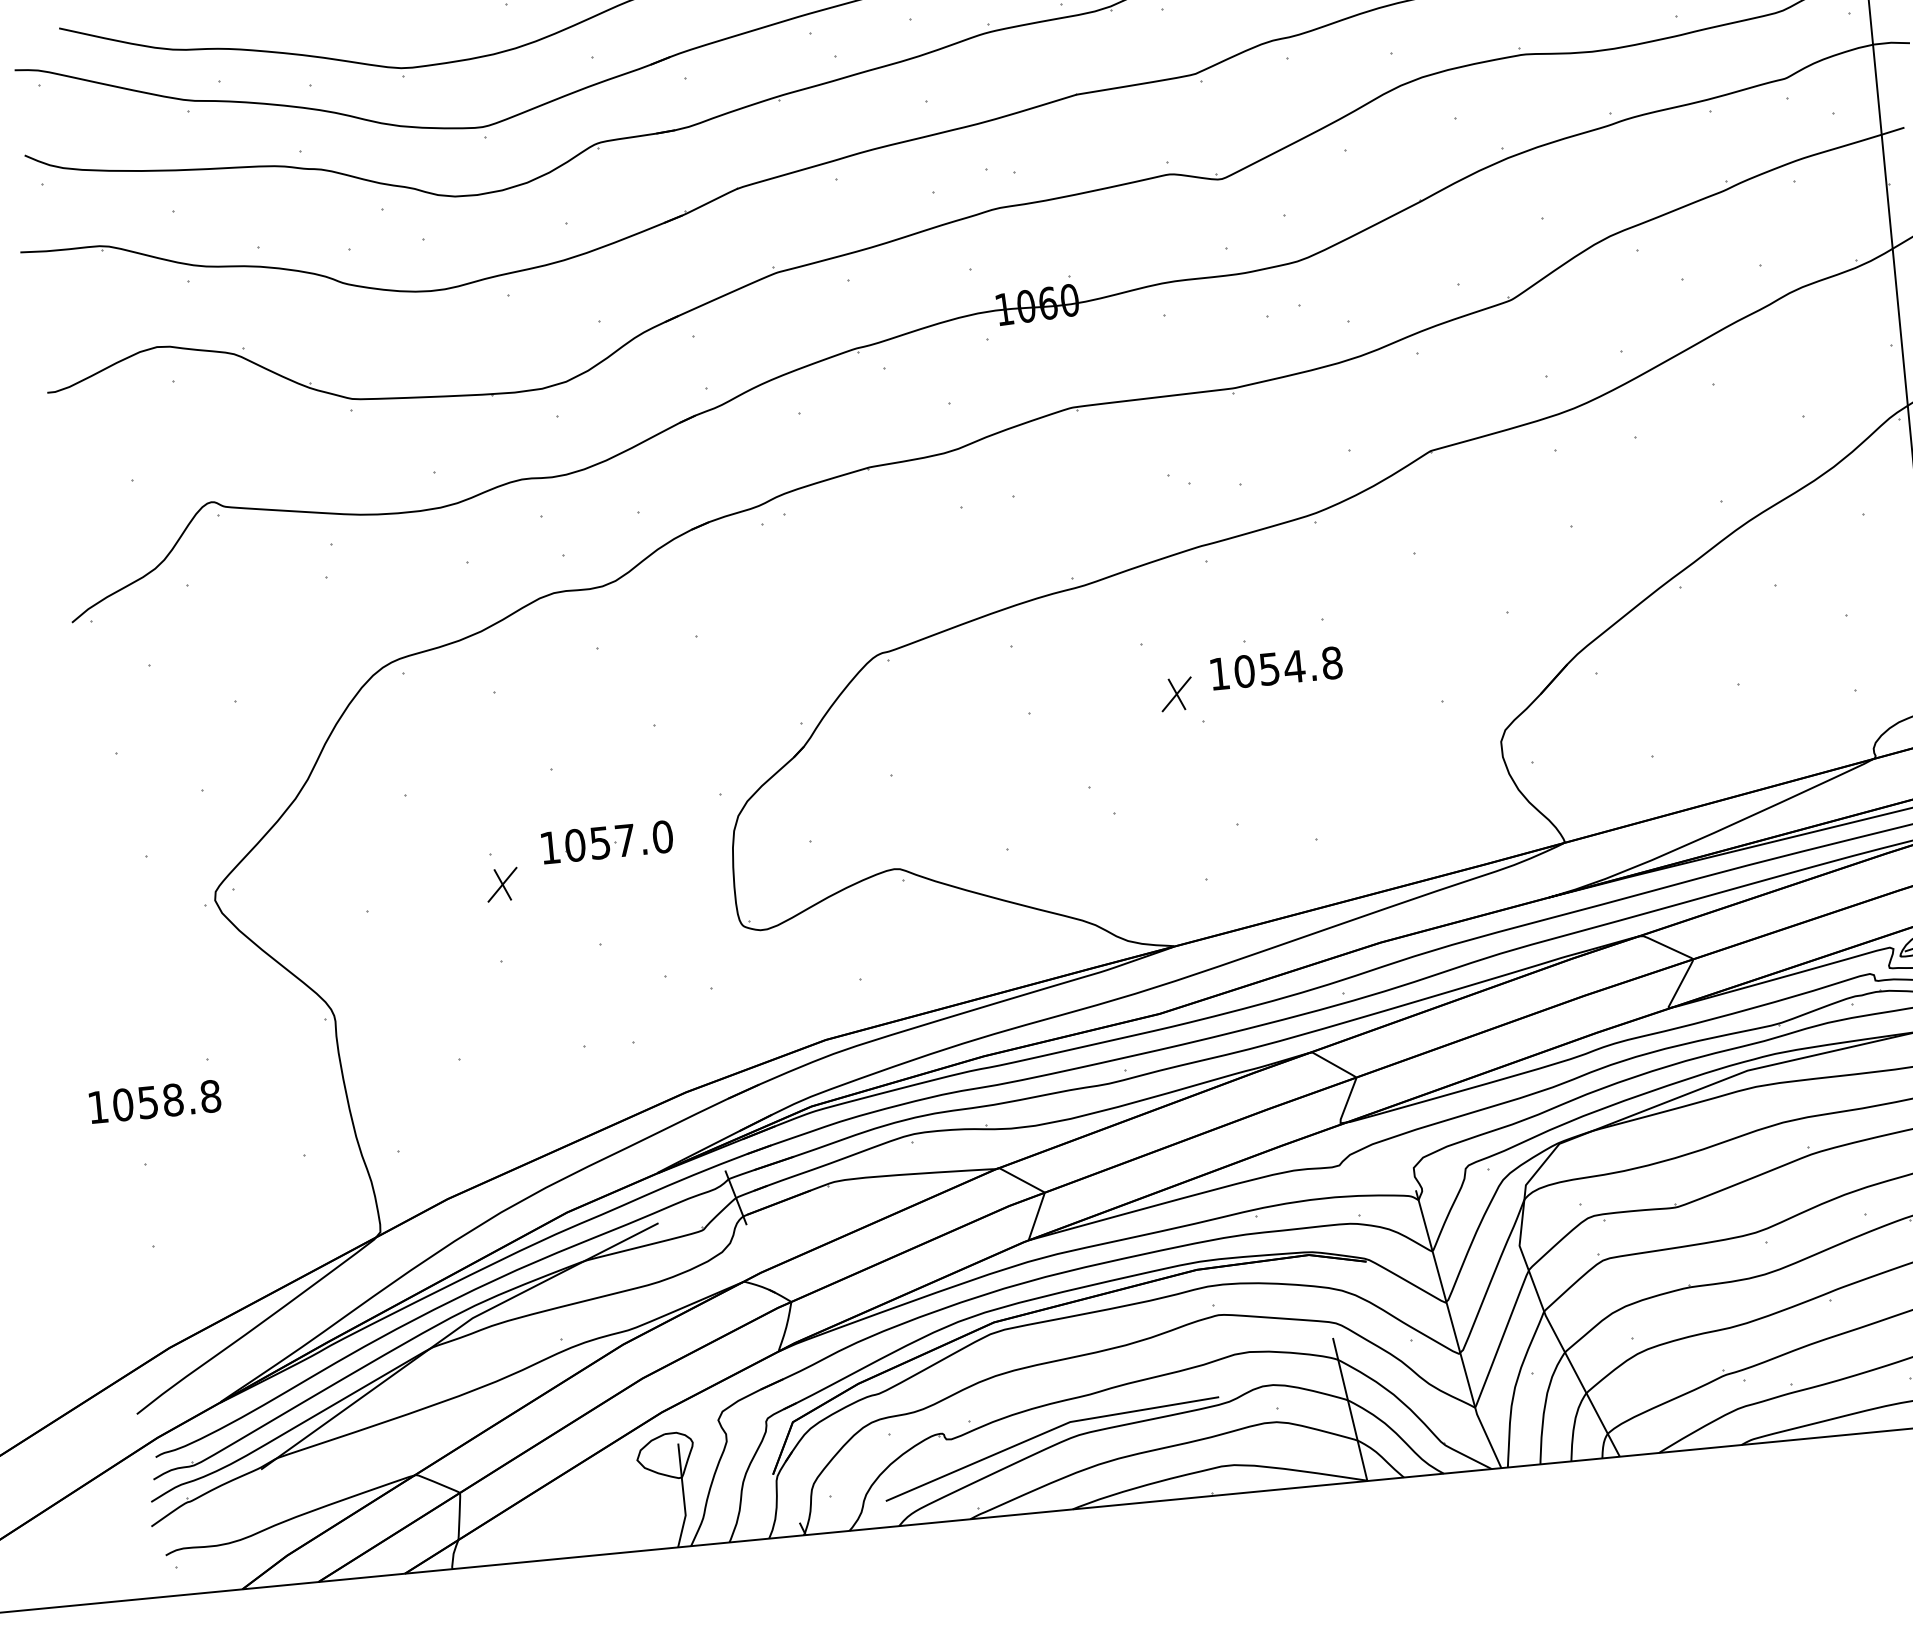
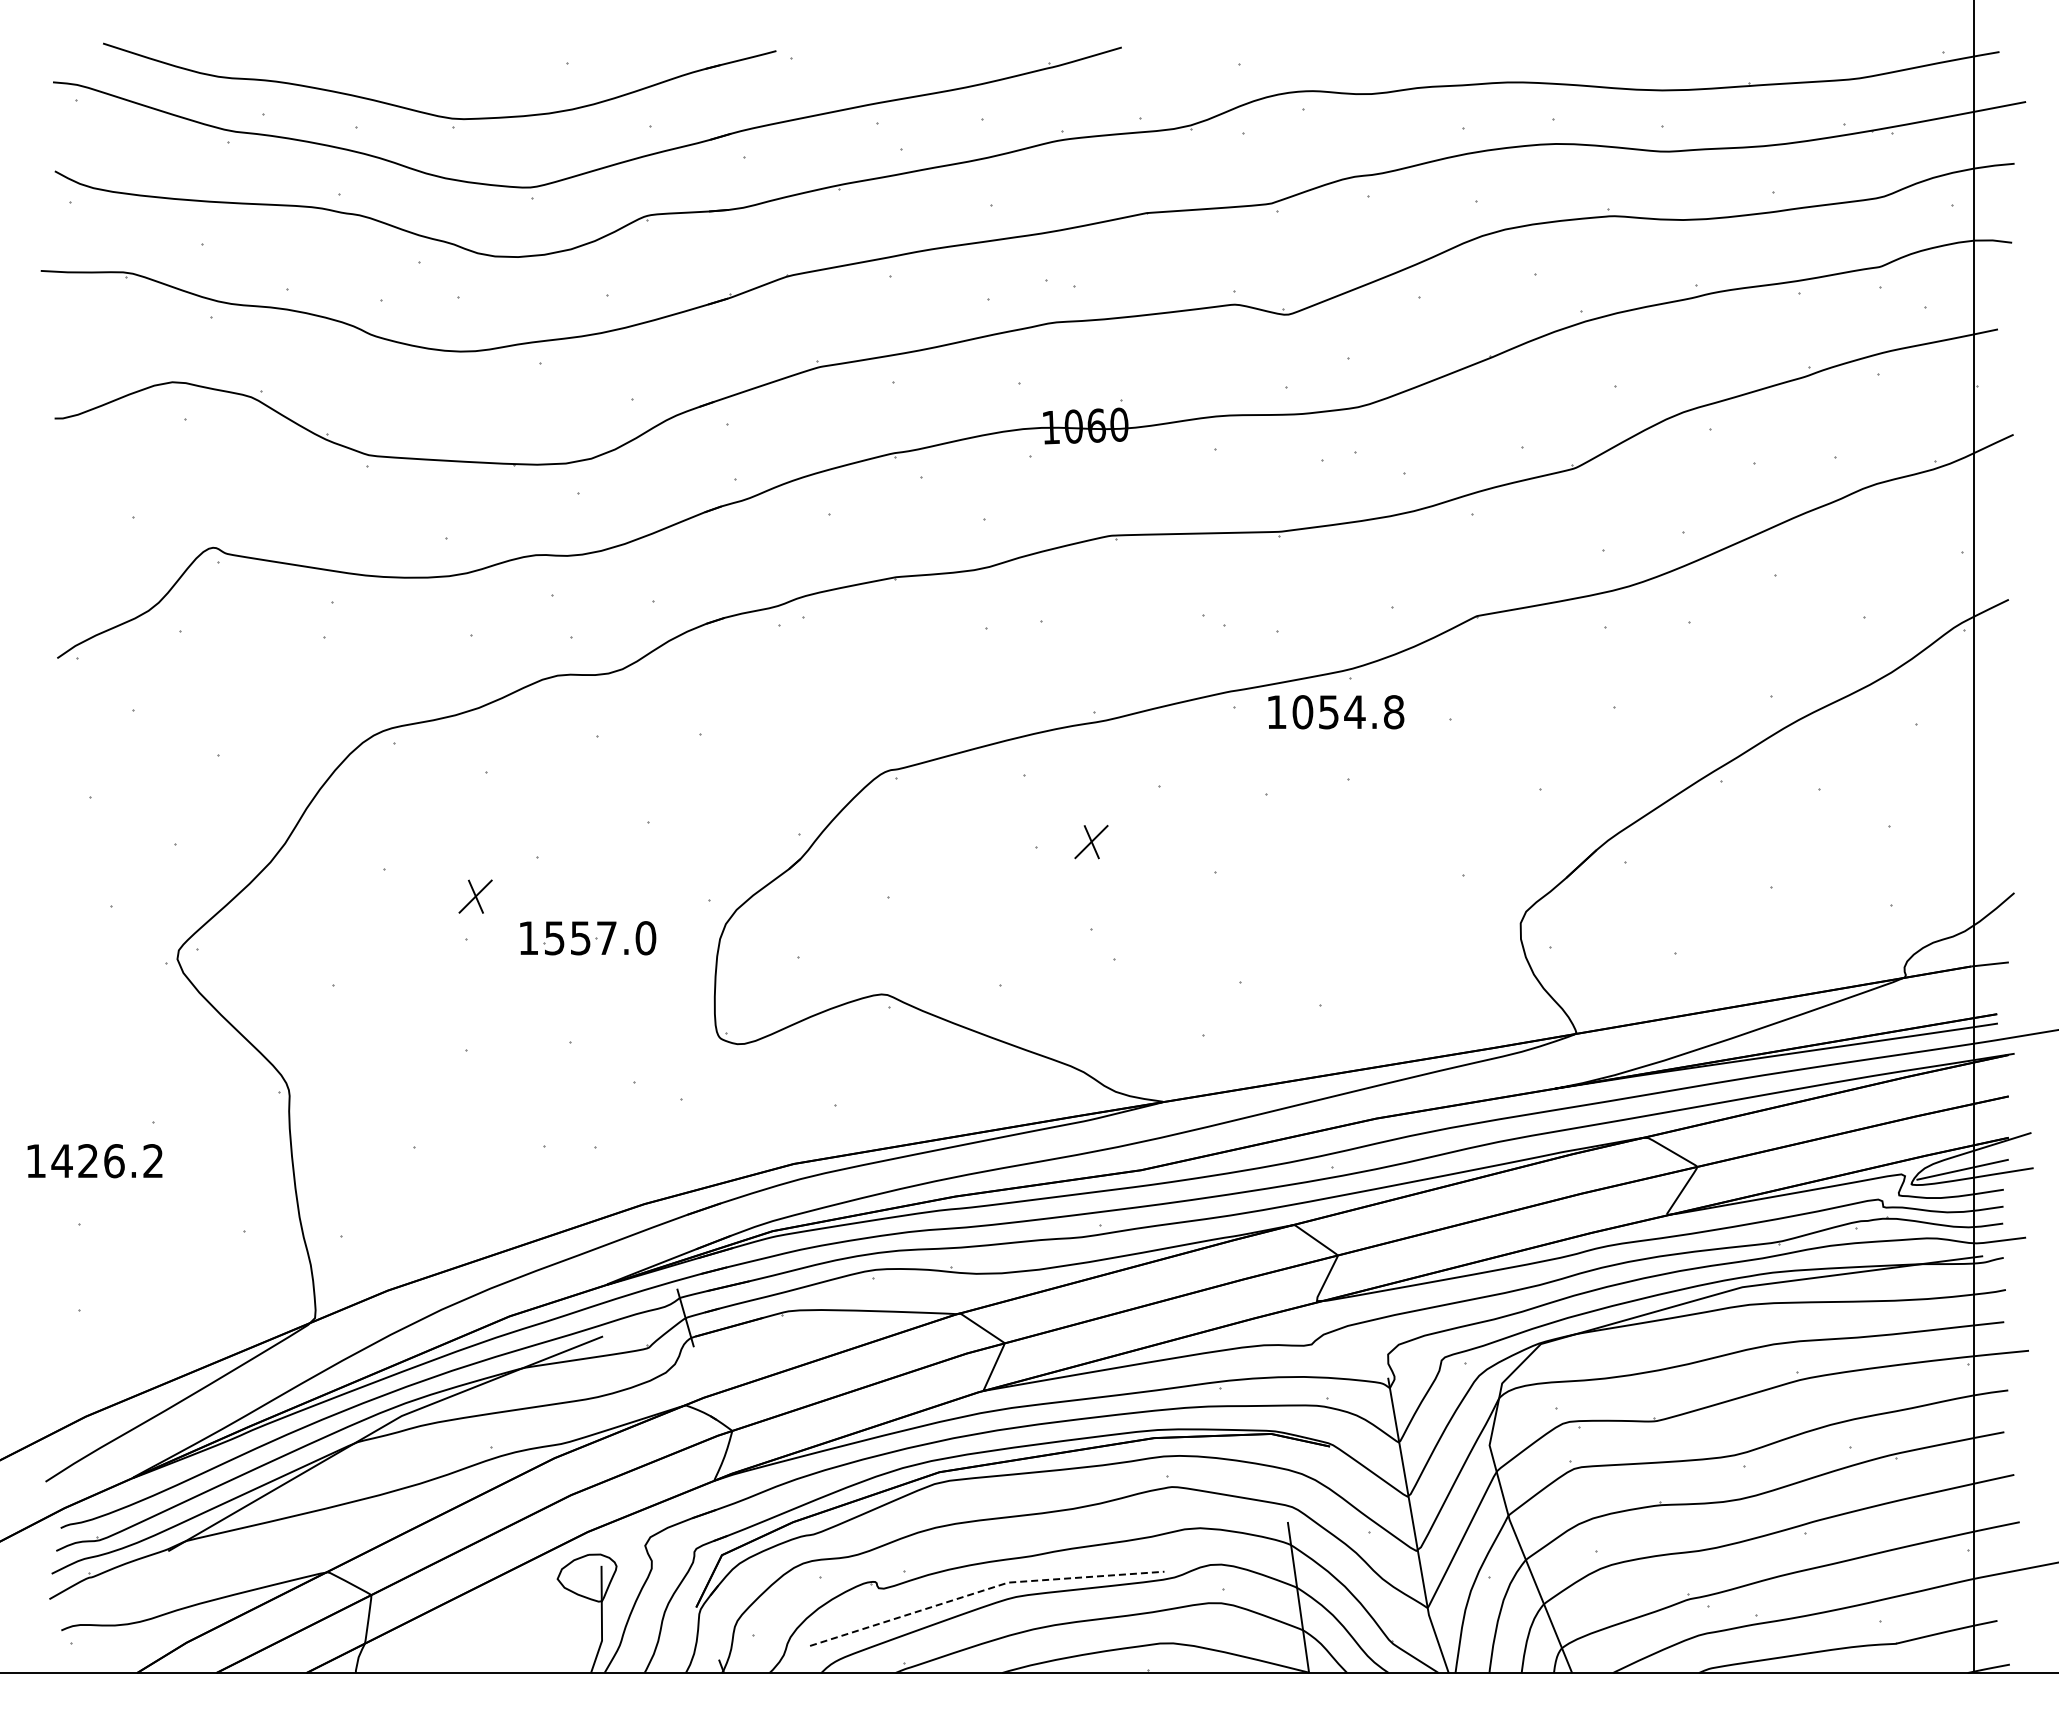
text: (1276, 668) -> (1336, 712), moved
part: (1176, 694) -> (1091, 842), moved
text: (575, 845) -> (554, 938), 1057.0 -> 1557.0
part: (502, 884) -> (475, 896), moved
text: (166, 1101) -> (107, 1161), 1058.8 -> 1426.2
line: (1048, 1431) -> (984, 1590), solid -> dashed

